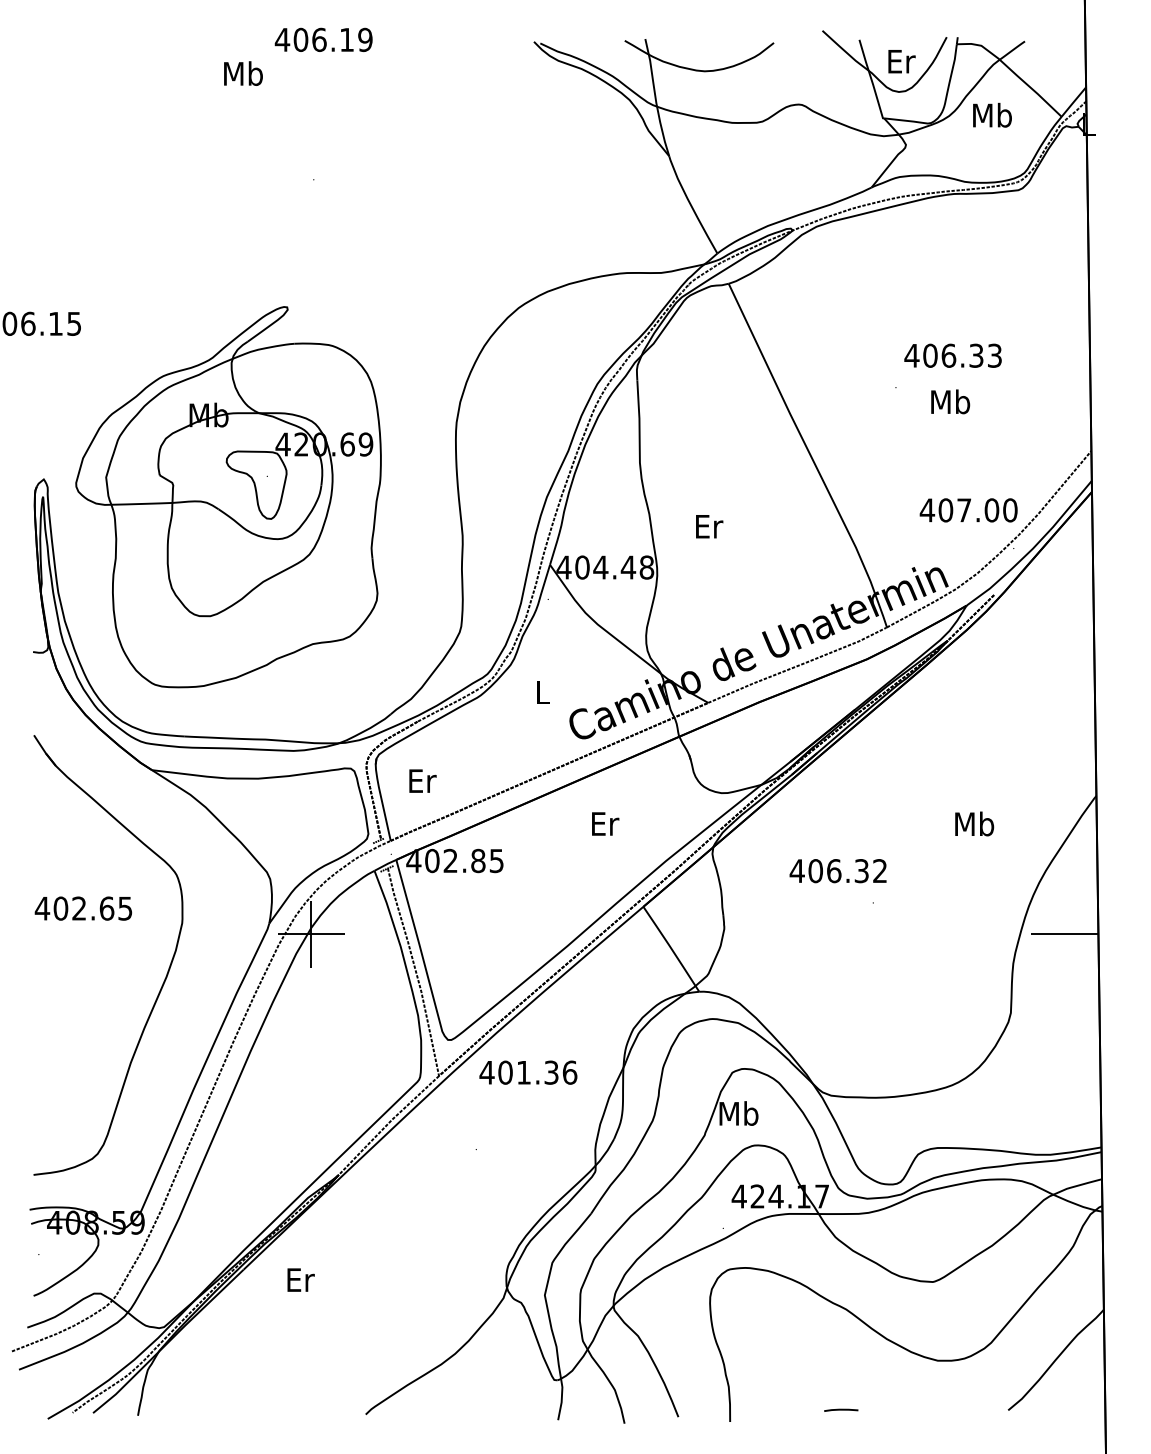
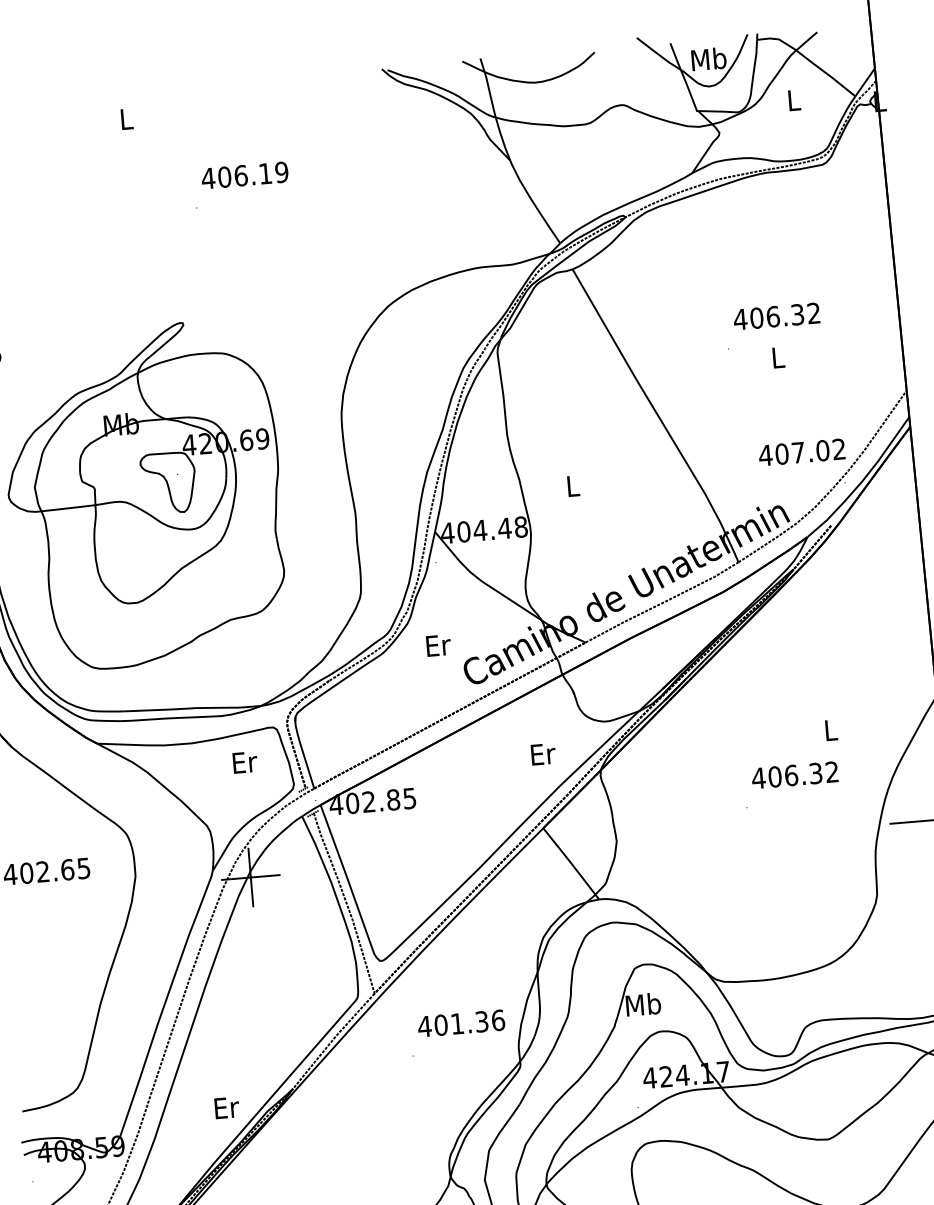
text: (323, 39) -> (244, 175), moved
text: (900, 61) -> (708, 59), Er -> Mb
text: (243, 73) -> (126, 118), Mb -> L
text: (992, 114) -> (793, 99), Mb -> L
text: (994, 355) -> (813, 313), 406.33 -> 406.32
text: (950, 401) -> (778, 357), Mb -> L
text: (1010, 510) -> (839, 449), 407.00 -> 407.02
text: (709, 526) -> (573, 486), Er -> L
text: (543, 692) -> (438, 645), L -> Er
text: (422, 780) -> (244, 761), moved
text: (605, 823) -> (543, 753), moved
text: (974, 823) -> (830, 729), Mb -> L
text: (837, 871) -> (794, 775), moved
text: (528, 1072) -> (461, 1023), moved
text: (300, 1279) -> (226, 1107), moved

